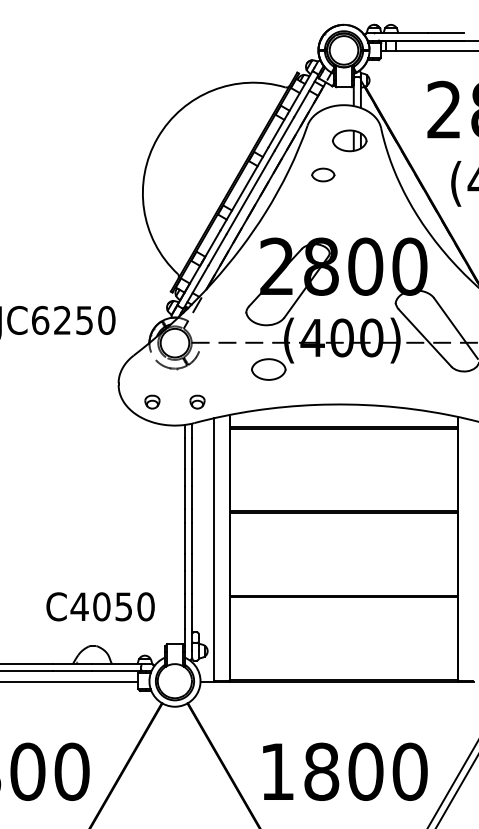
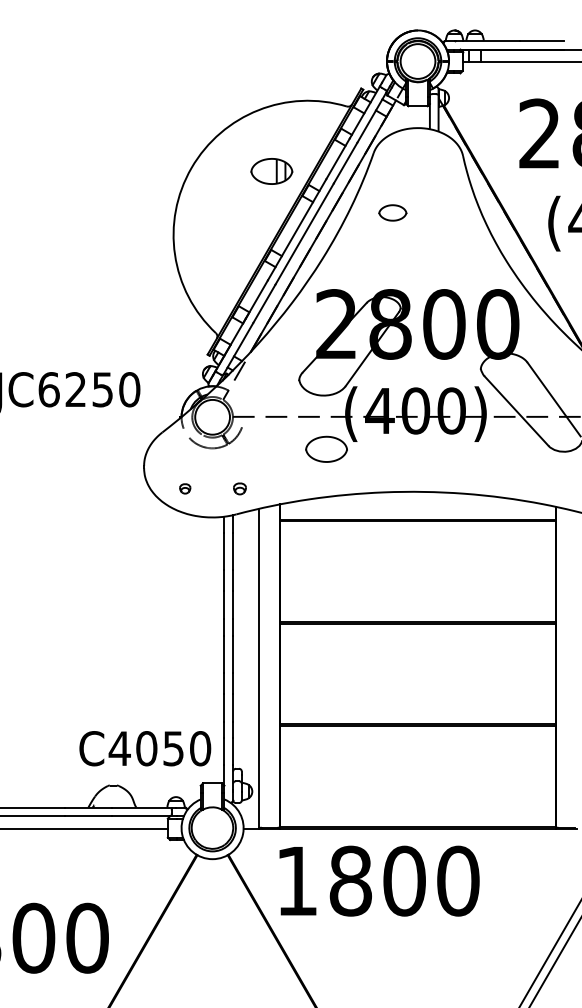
part: (349, 140) -> (271, 171), moved
part: (152, 401) -> (185, 488), size x0.6
part: (197, 401) -> (239, 488), size x0.7
text: (100, 606) -> (145, 748), moved
text: (345, 771) -> (379, 880), moved

